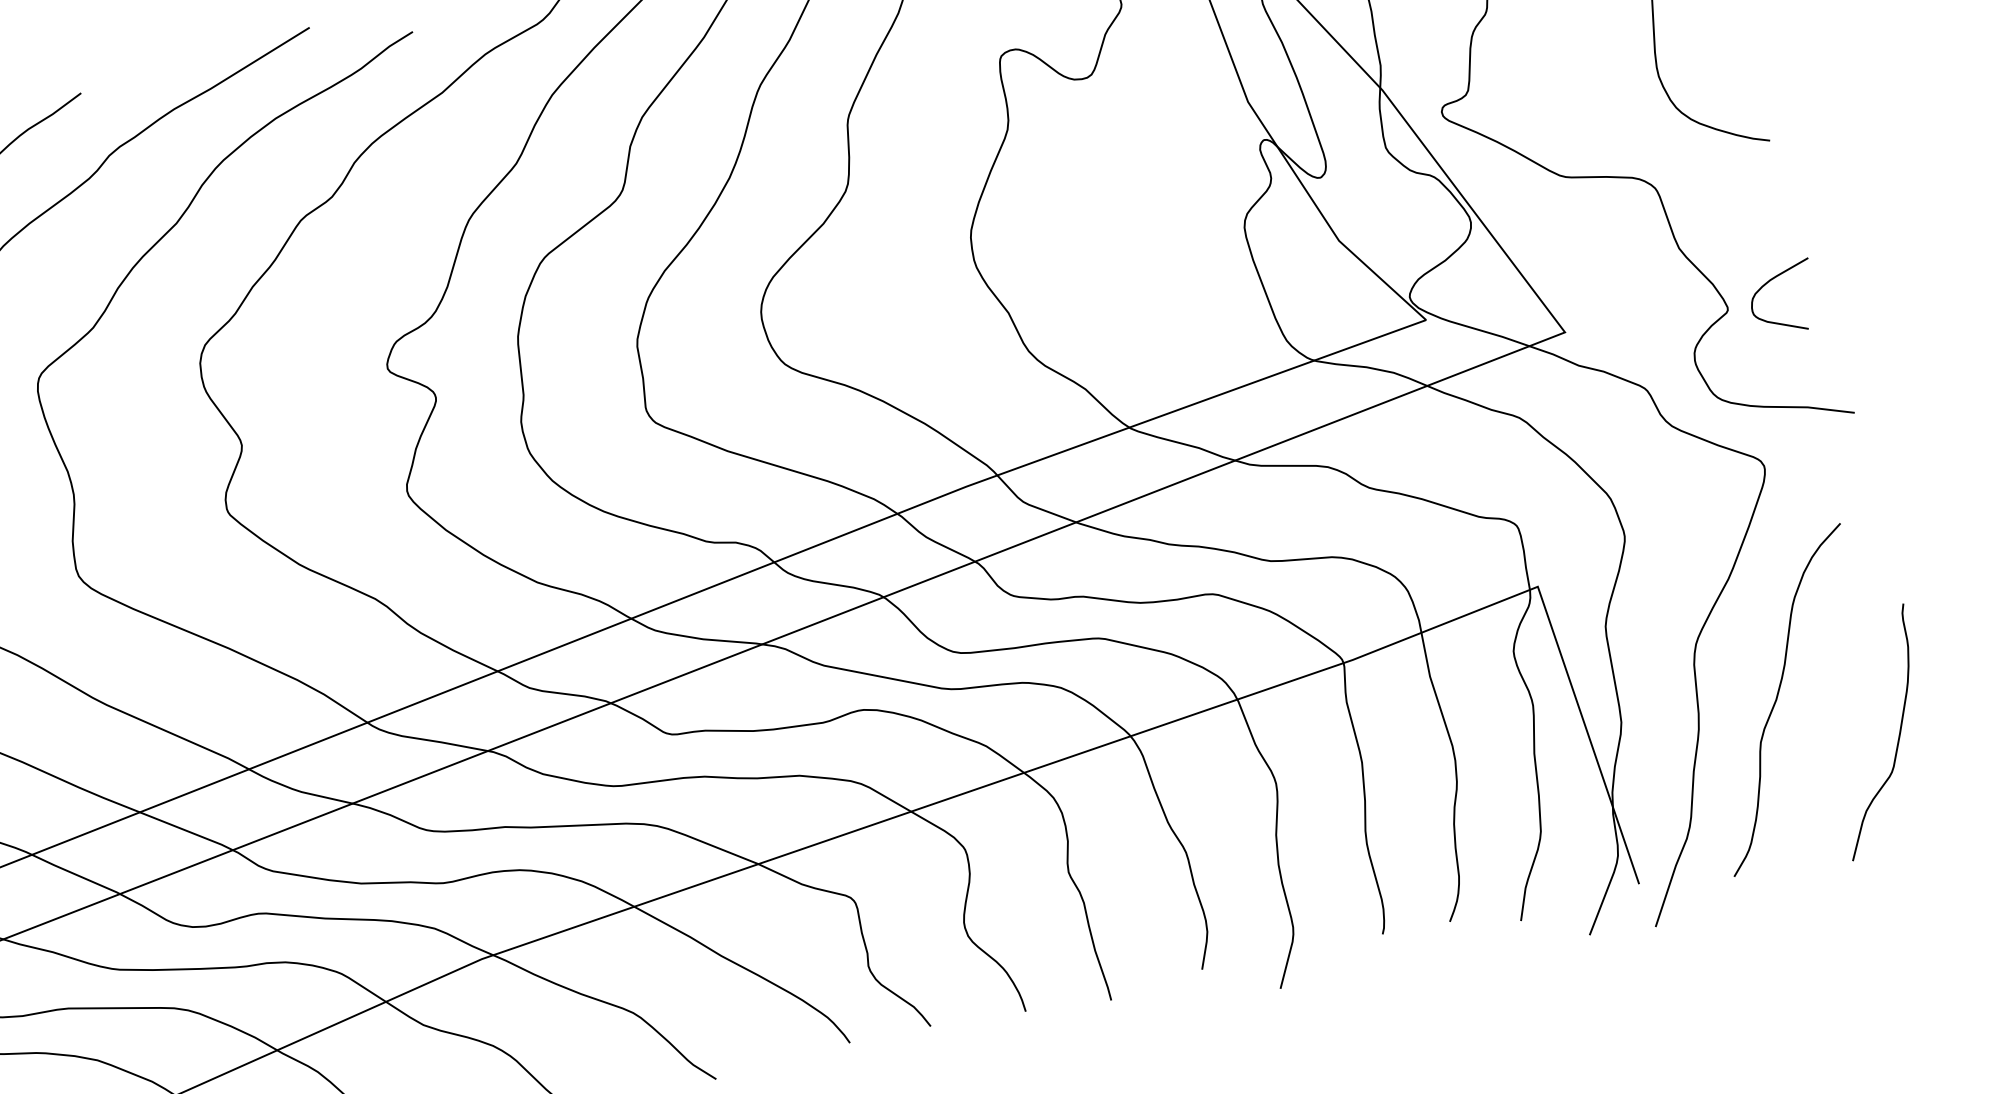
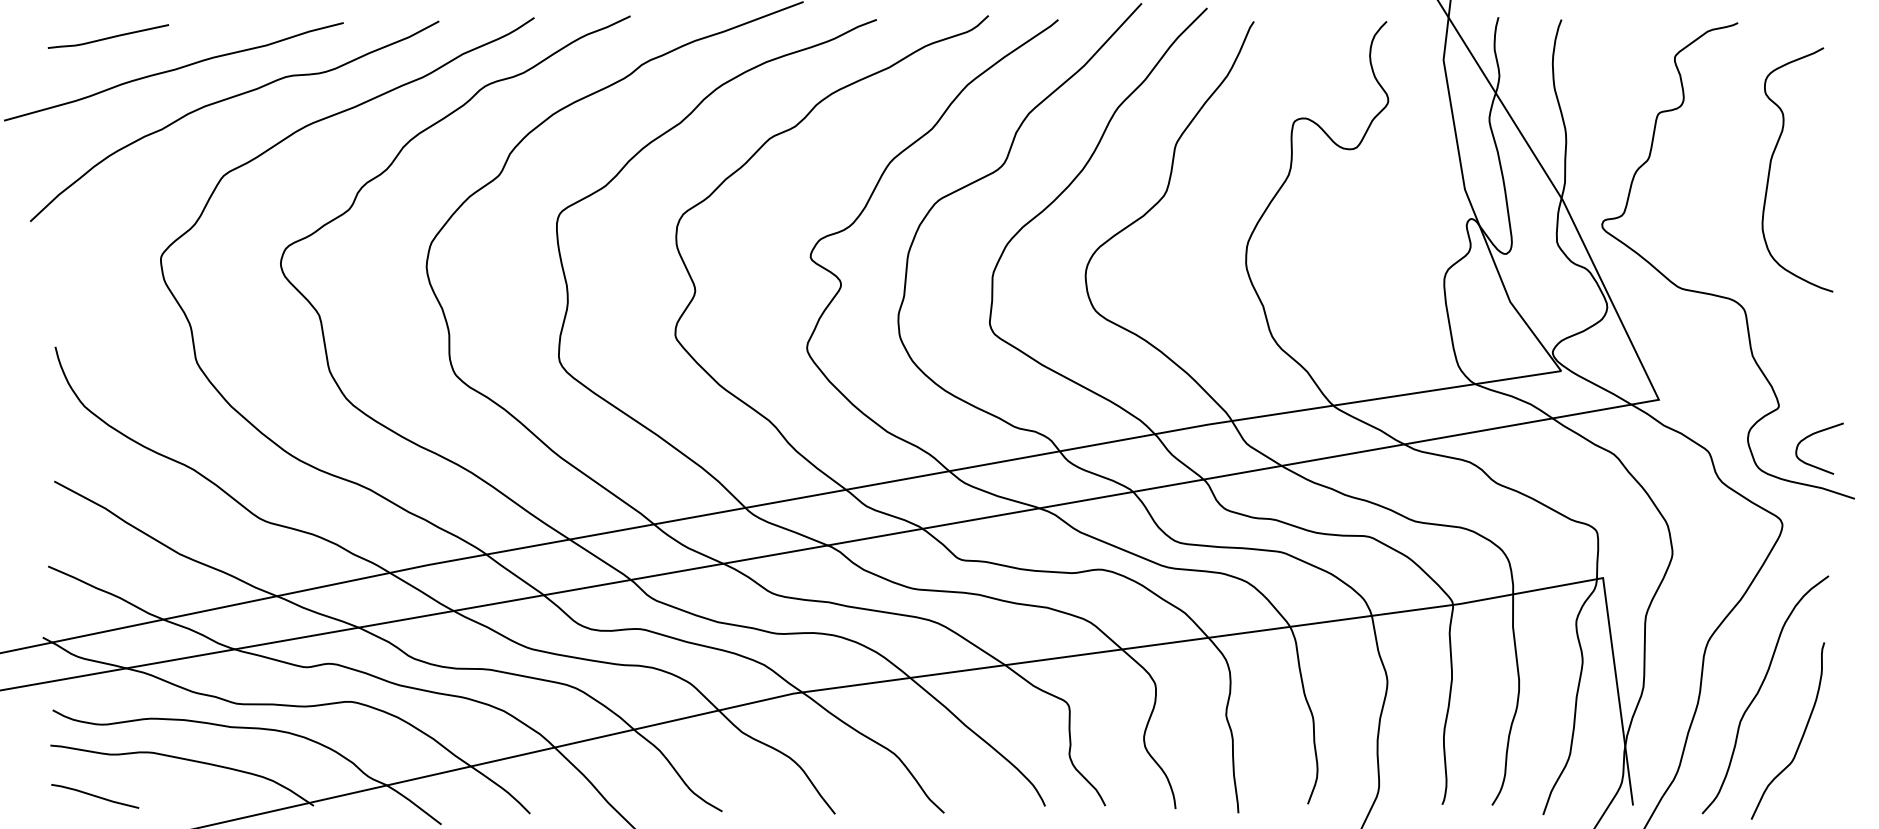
curve: (1769, 282) -> (1812, 435), moved
curve: (1897, 736) -> (1801, 736), moved

